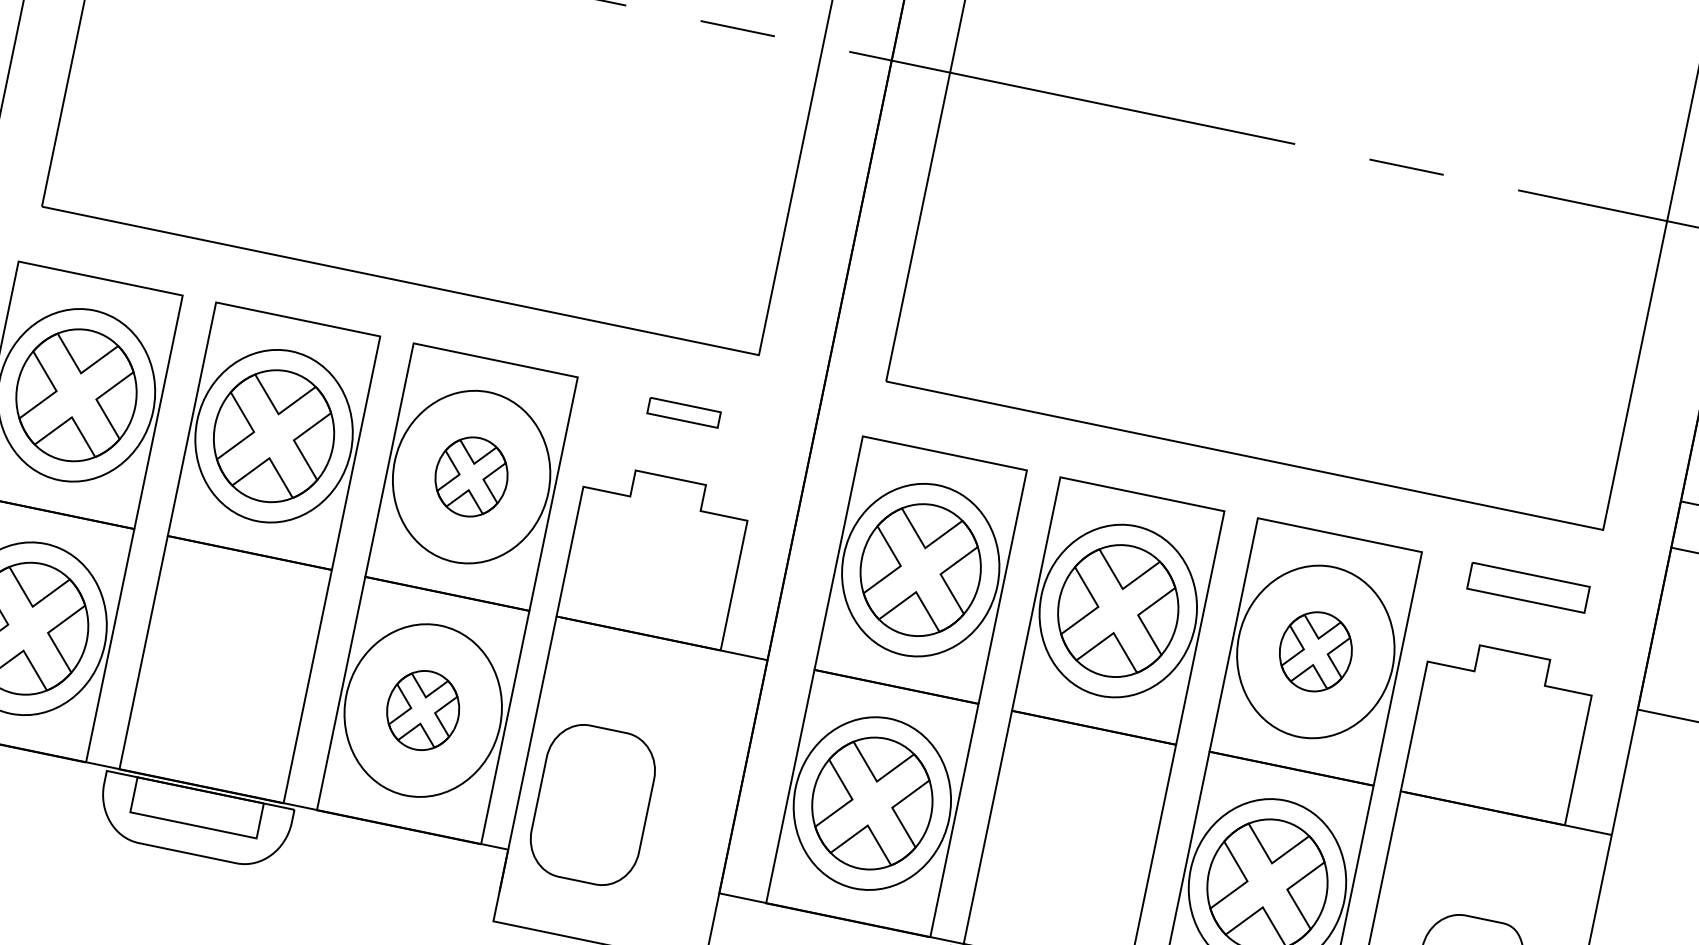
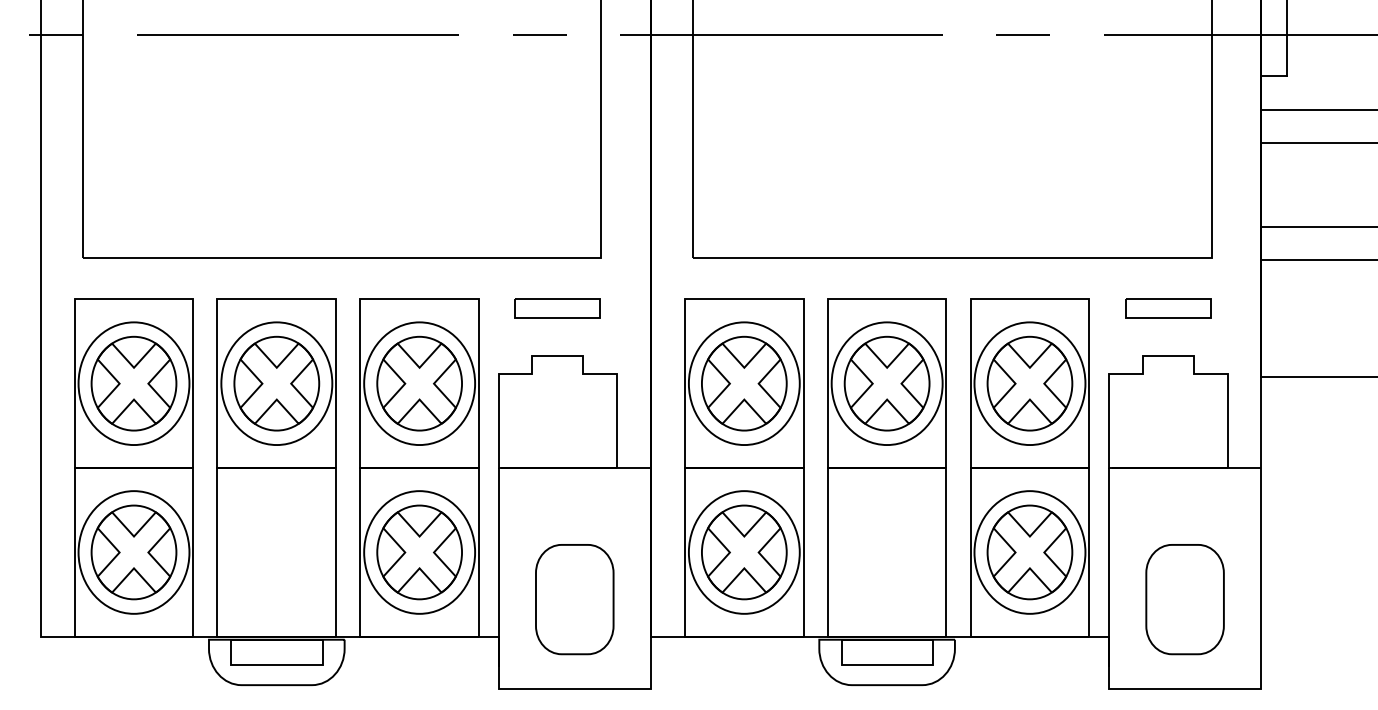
part: (683, 412) -> (557, 308), size x1.67
part: (471, 476) -> (419, 383), size x1.67
part: (1315, 651) -> (1029, 383), size x1.67
part: (423, 710) -> (419, 552), size x1.67
part: (592, 804) -> (574, 599), moved

